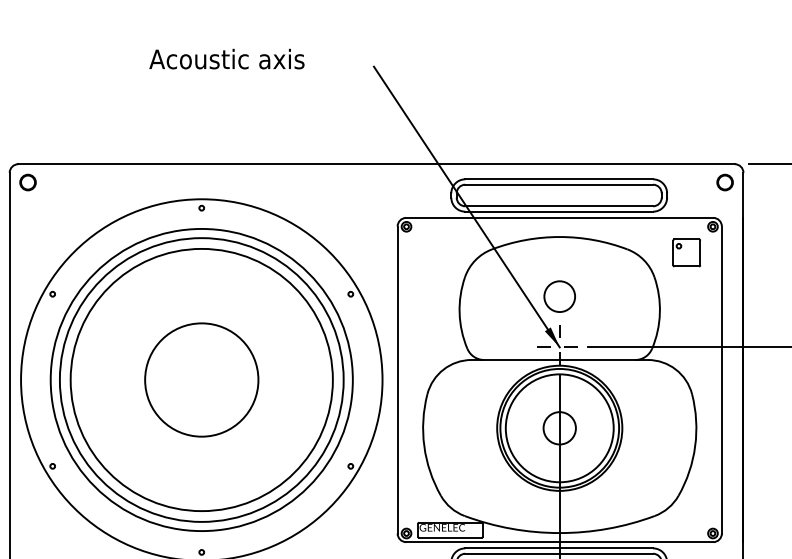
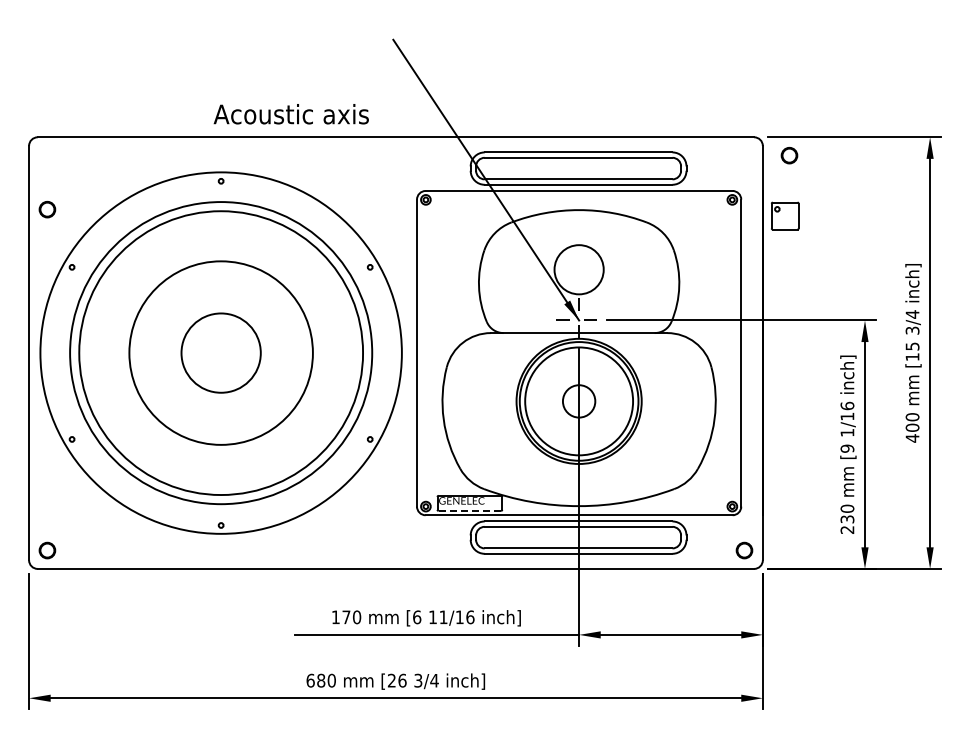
text: (226, 59) -> (290, 114), moved
part: (28, 182) -> (47, 209), moved
part: (725, 182) -> (789, 155), moved
part: (687, 252) -> (785, 215), moved
circle: (559, 296) -> (578, 269), size x1.6
circle: (201, 379) -> (220, 352), size x0.7
circle: (202, 380) -> (221, 353), size x0.7
line: (450, 537) -> (469, 510), solid -> dashed

